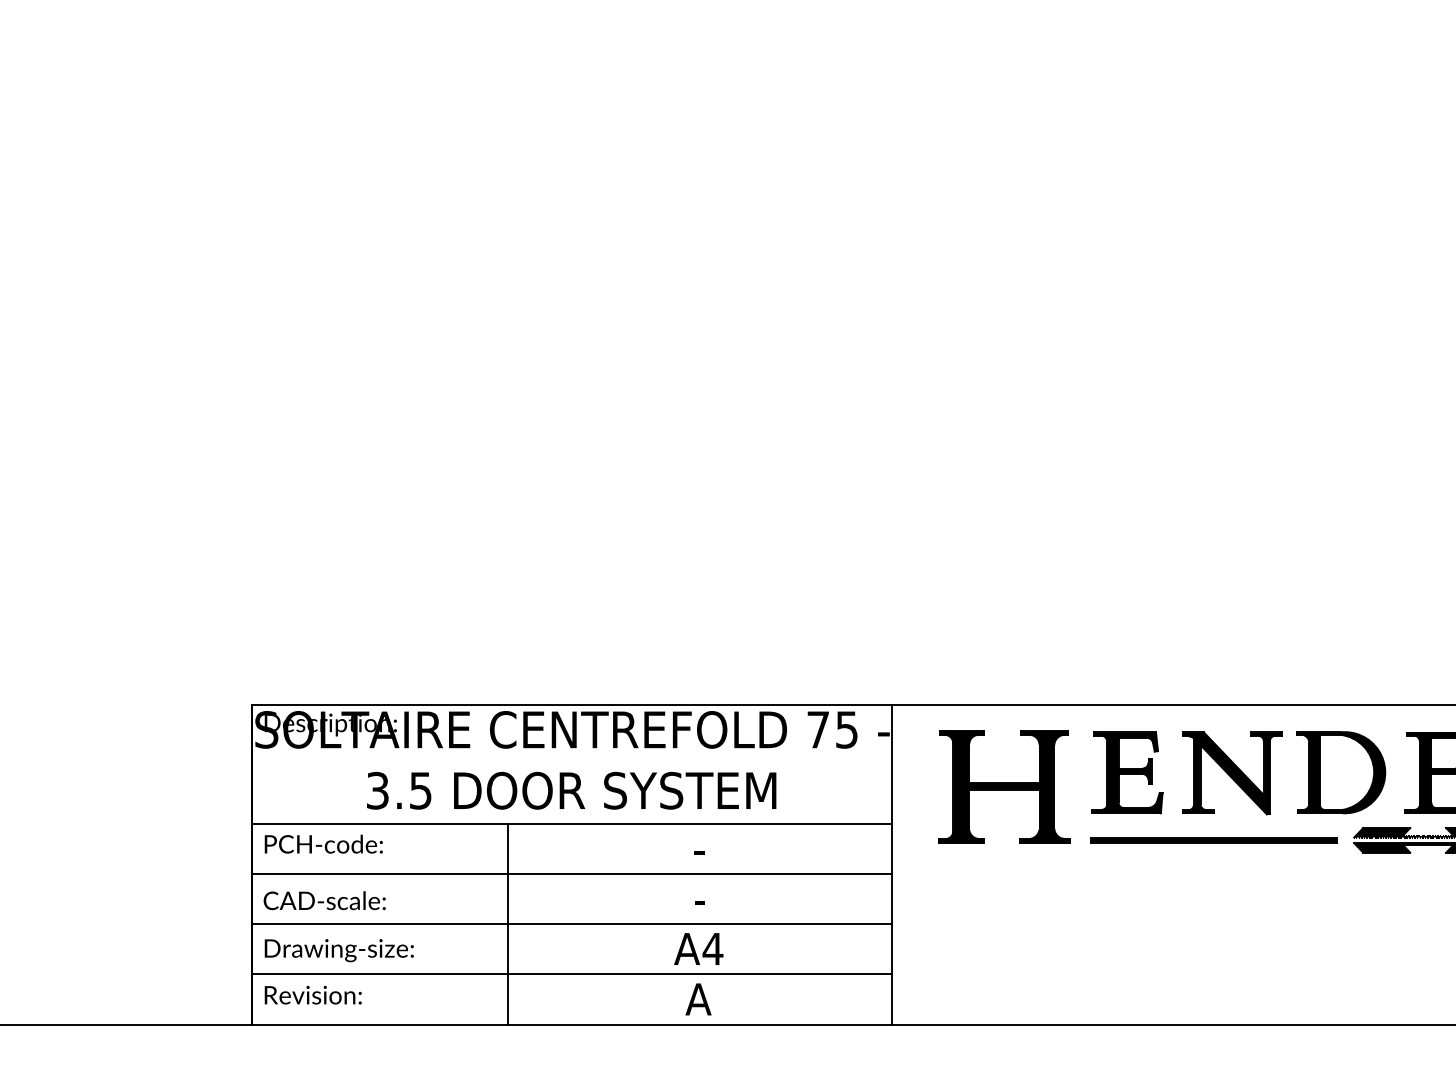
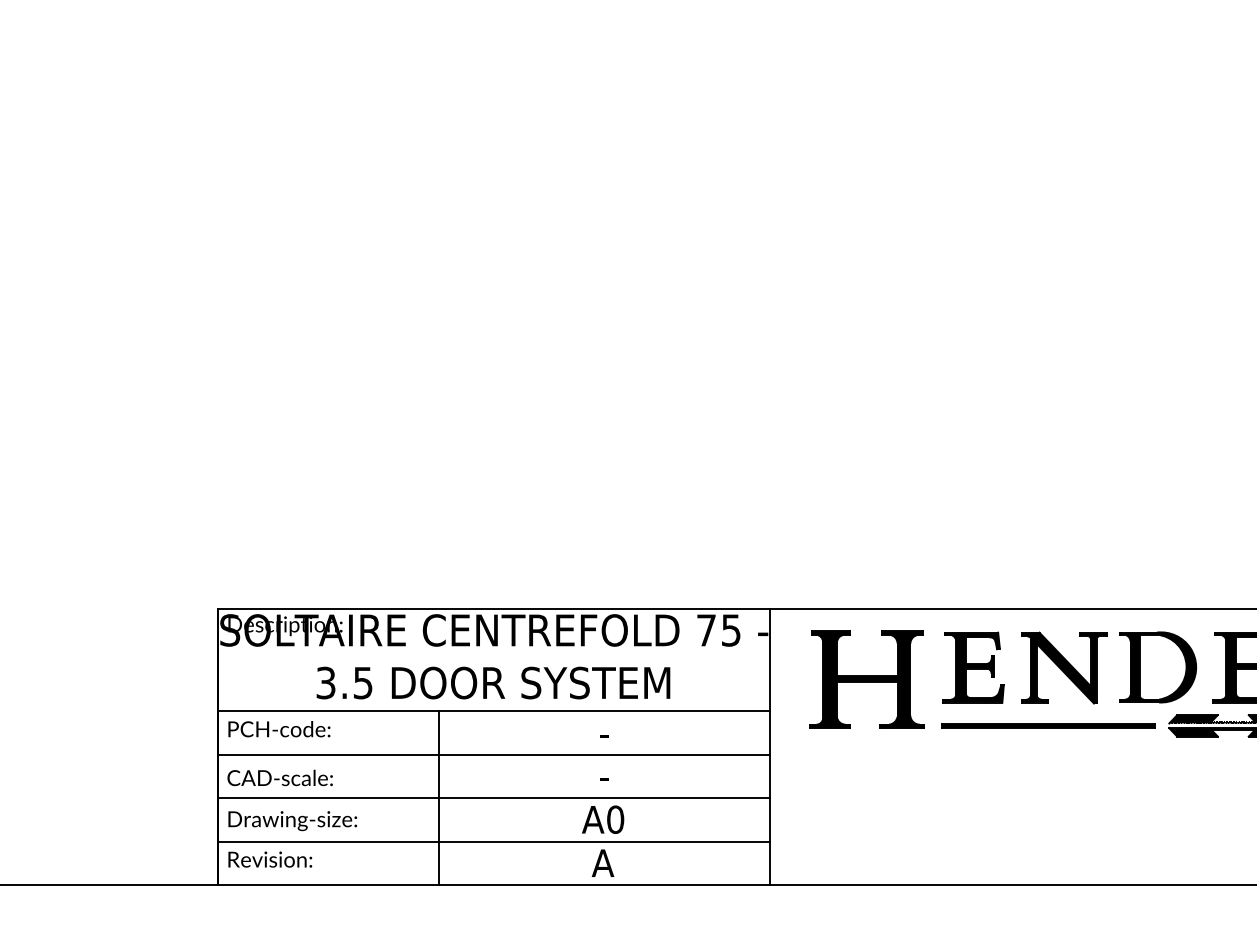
text: (712, 948) -> (615, 819), A4 -> A0

